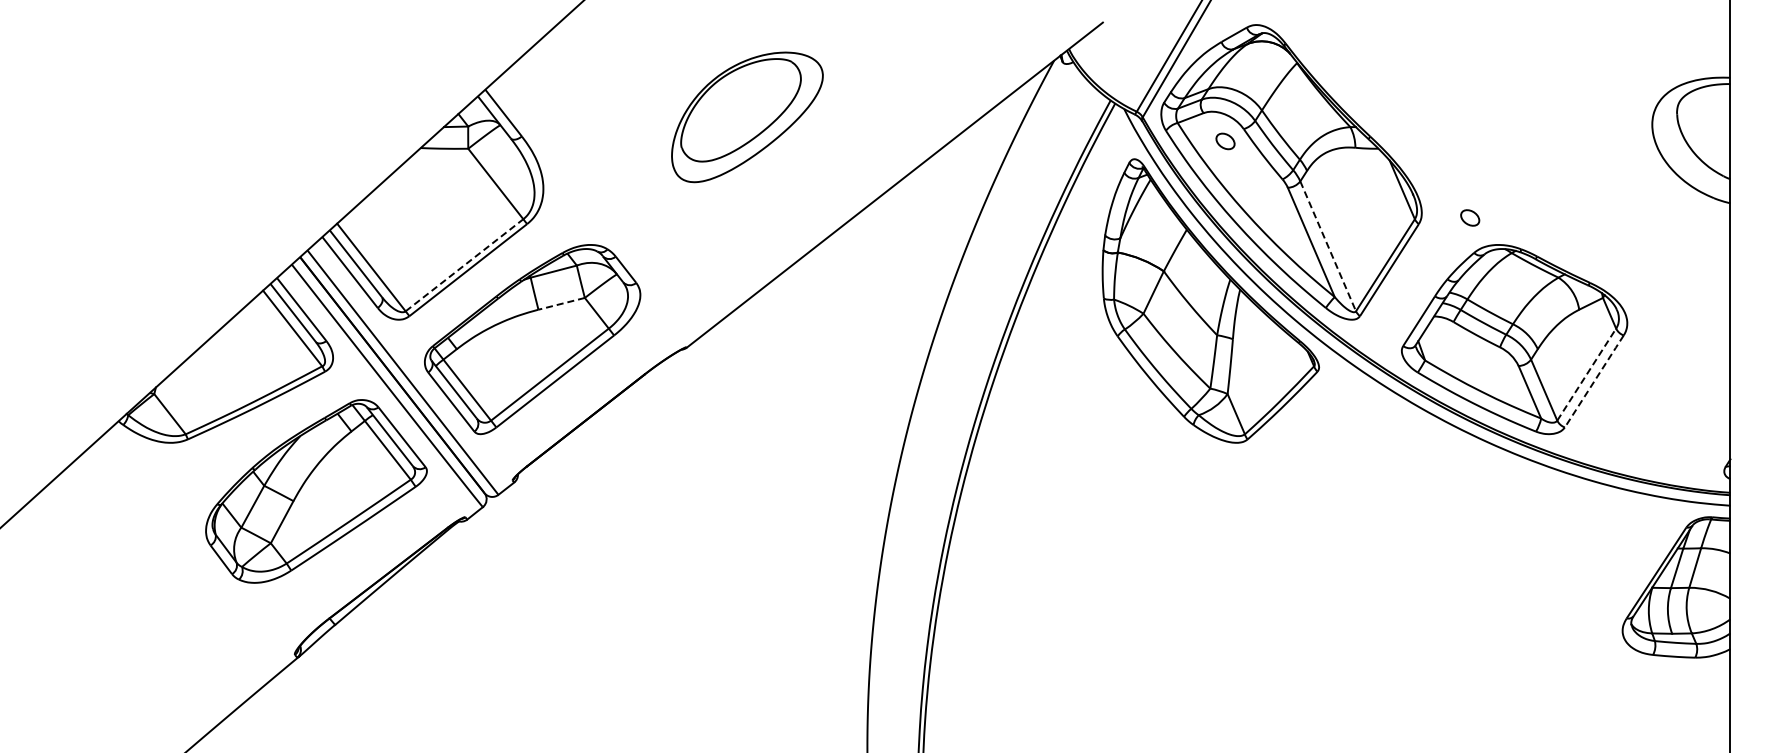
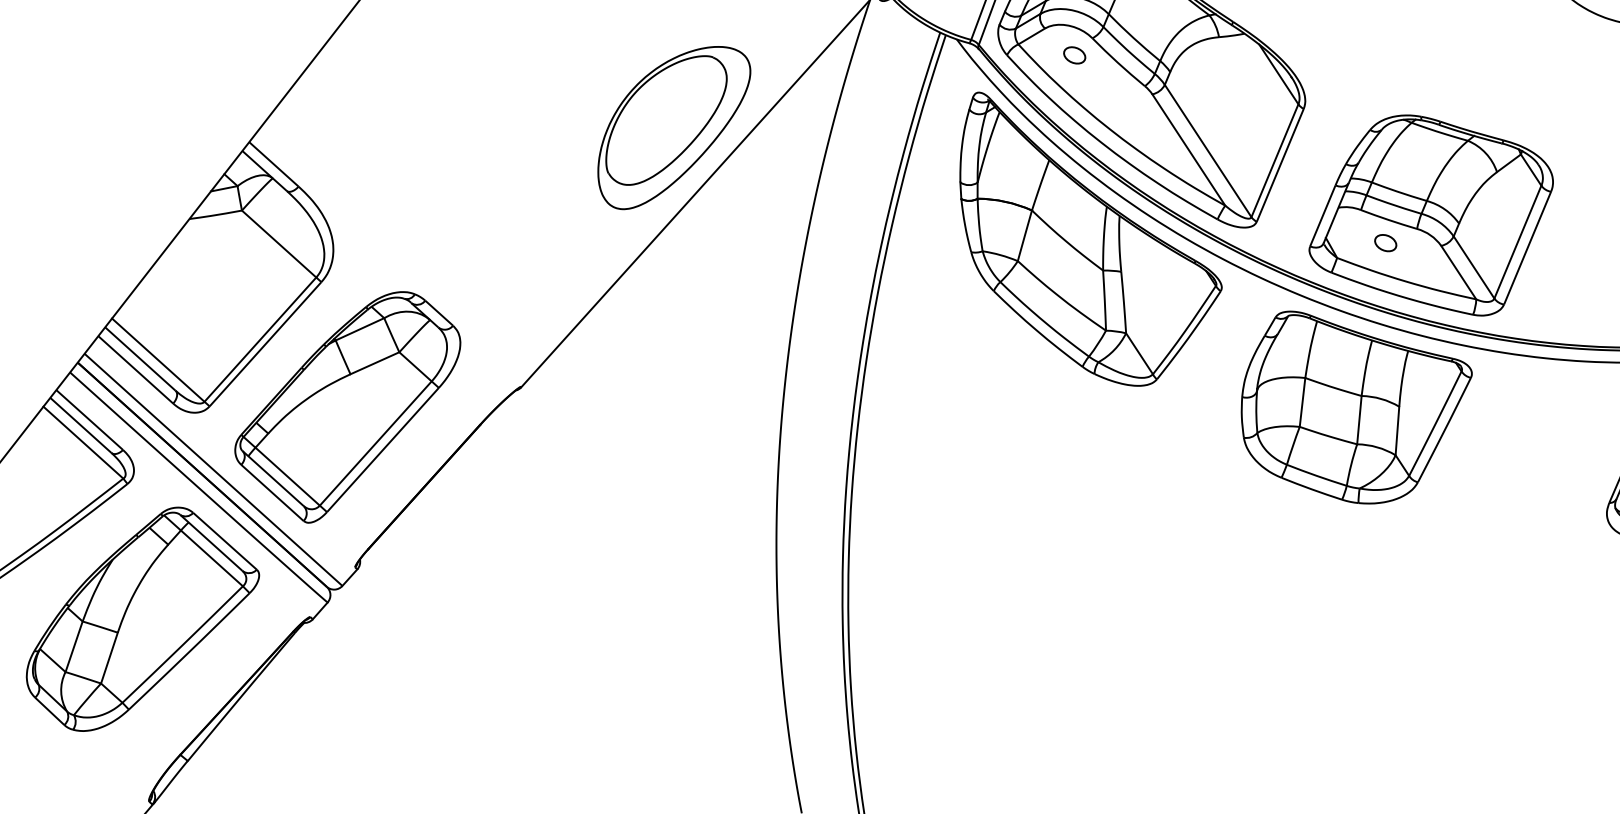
part: (747, 117) -> (675, 127), moved
part: (1470, 217) -> (1385, 242), moved
line: (1328, 246) -> (1208, 151), dashed -> solid
line: (464, 265) -> (260, 339), dashed -> solid
line: (561, 303) -> (374, 362), dashed -> solid
line: (1586, 374) -> (1517, 242), dashed -> solid
line: (1594, 381) -> (1527, 248), dashed -> solid
part: (1420, 491) -> (1357, 403), added

